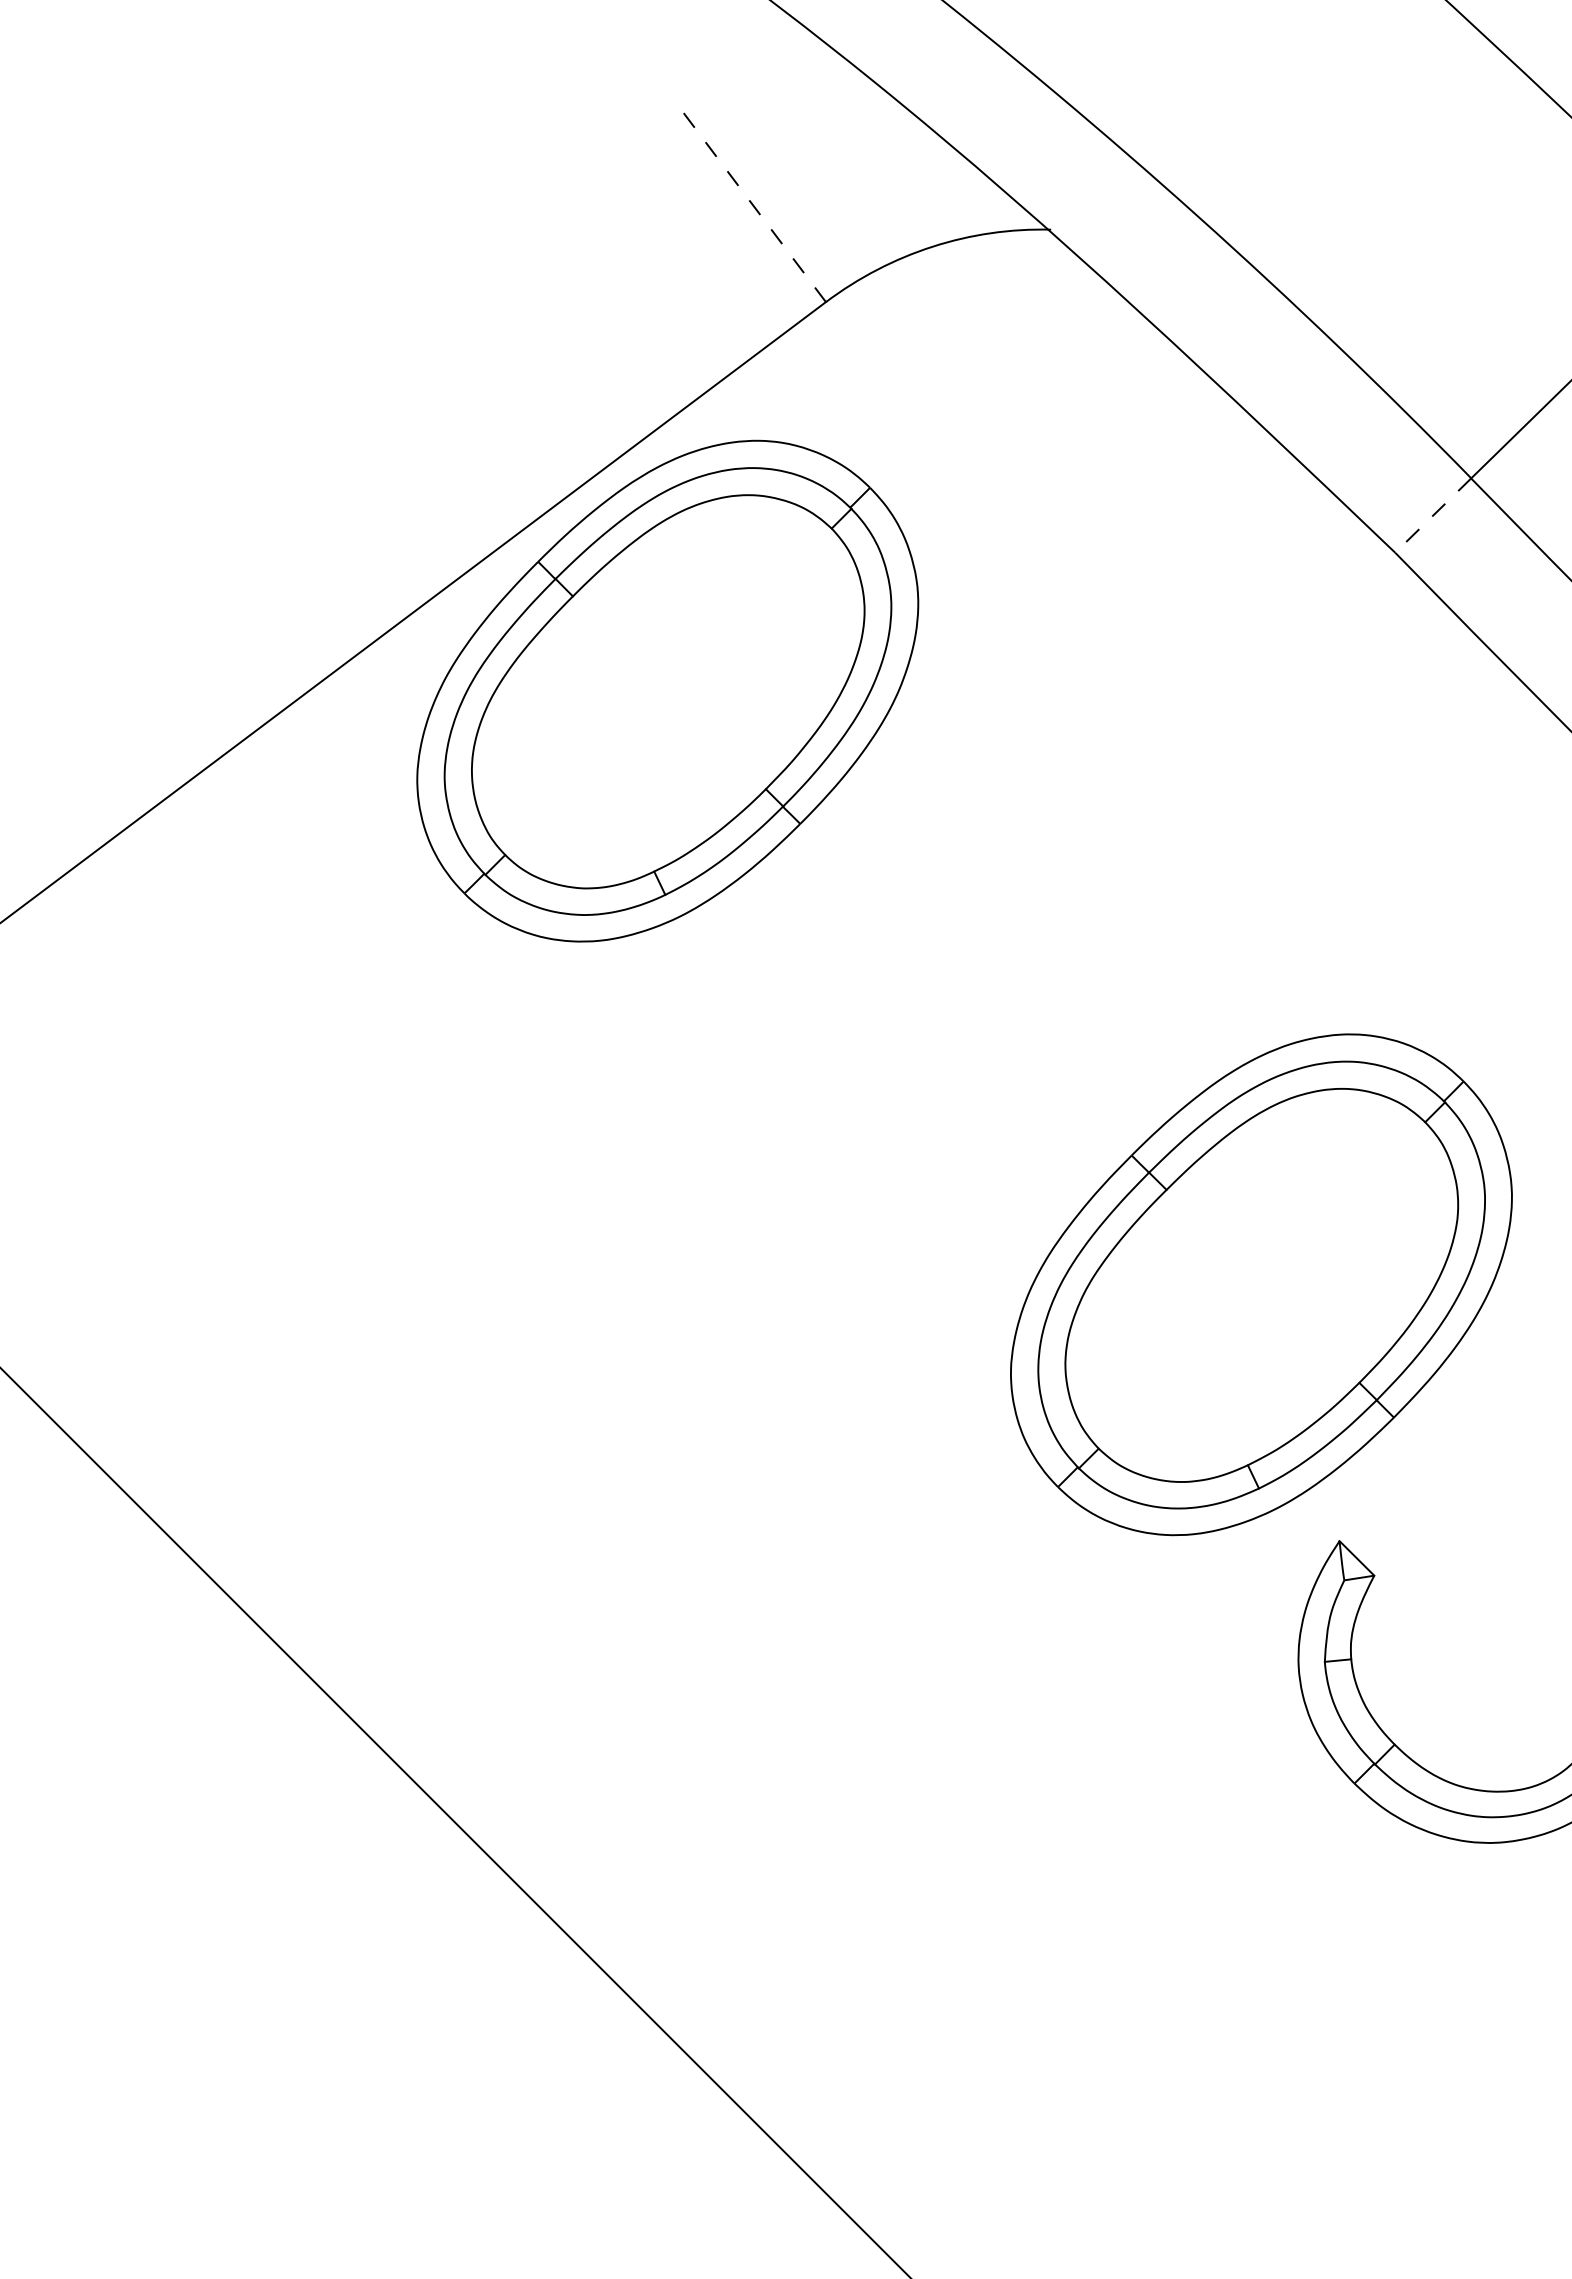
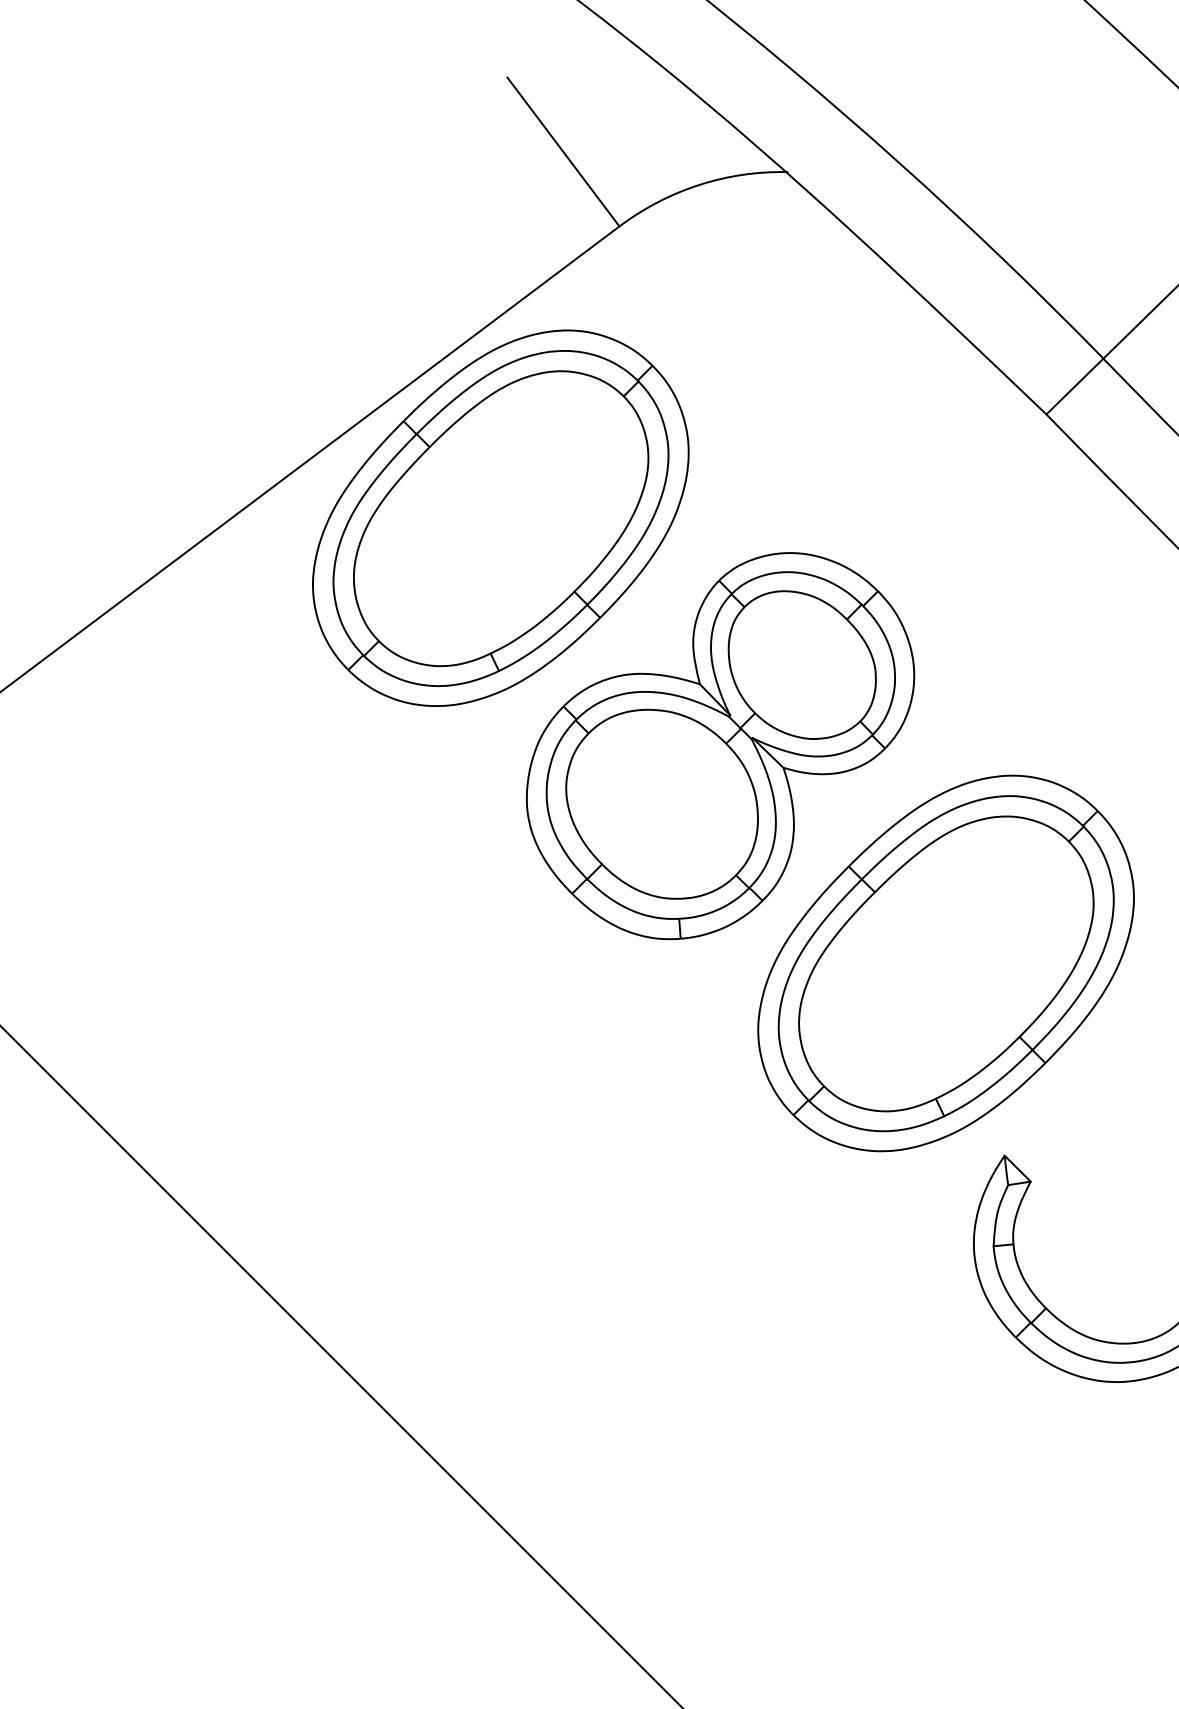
line: (750, 202) -> (562, 151), dashed -> solid
line: (1432, 515) -> (1074, 386), dashed -> solid
part: (960, 994) -> (720, 745), added

